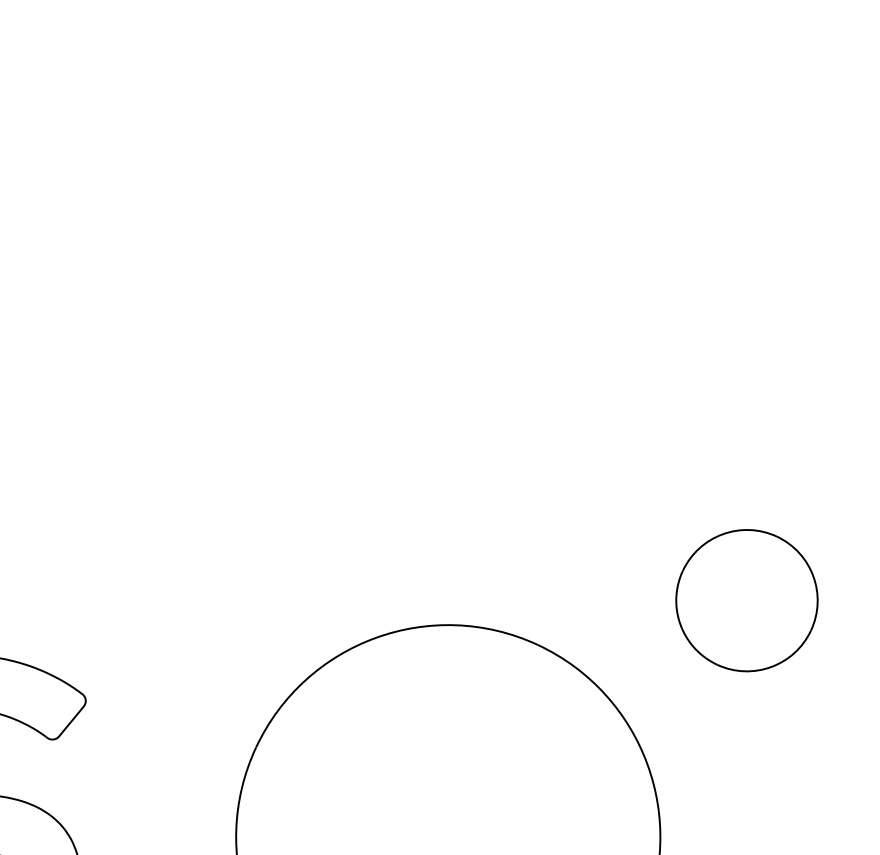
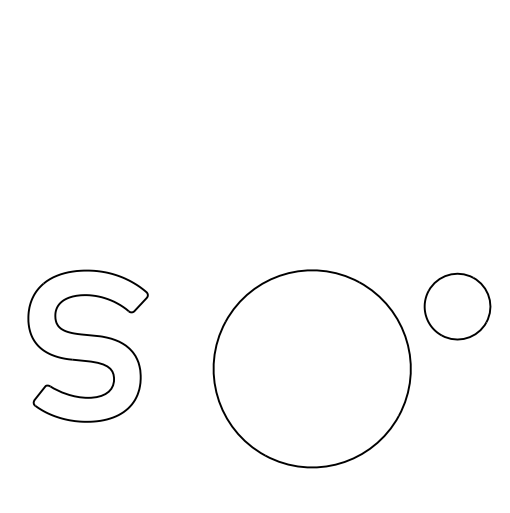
part: (746, 600) -> (457, 306), moved

